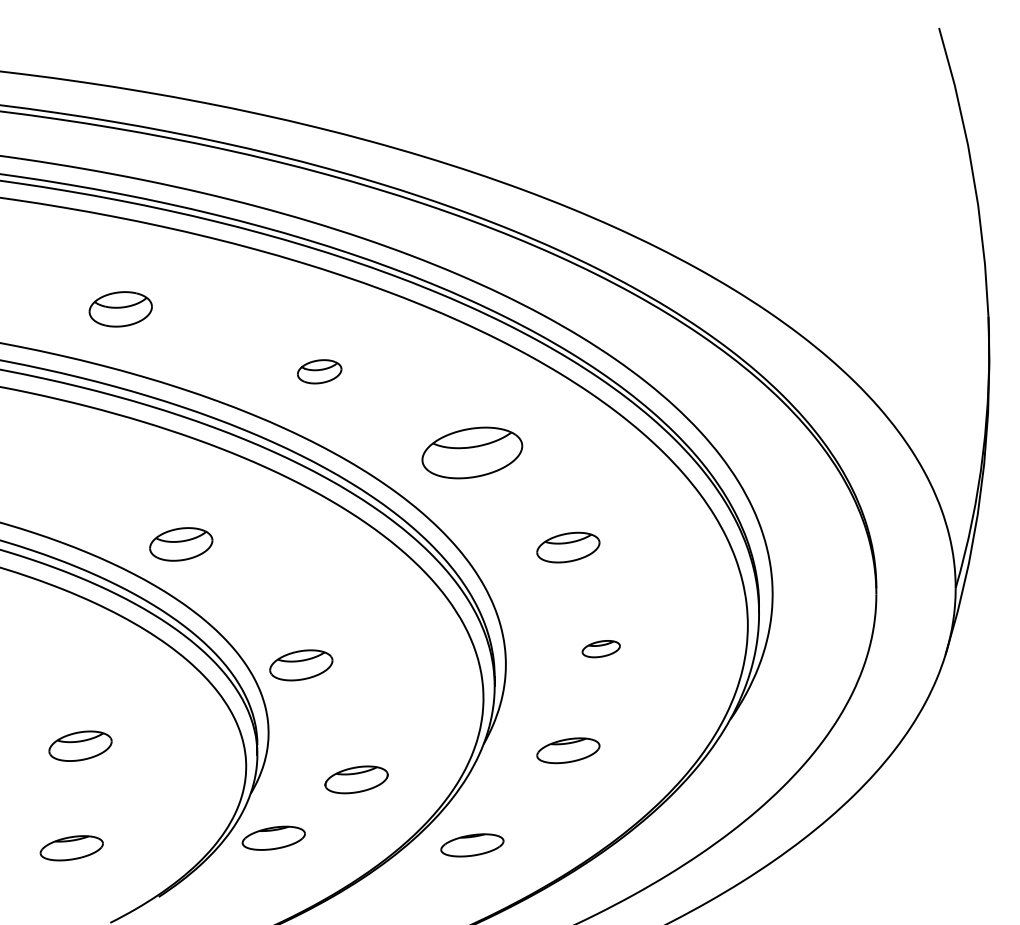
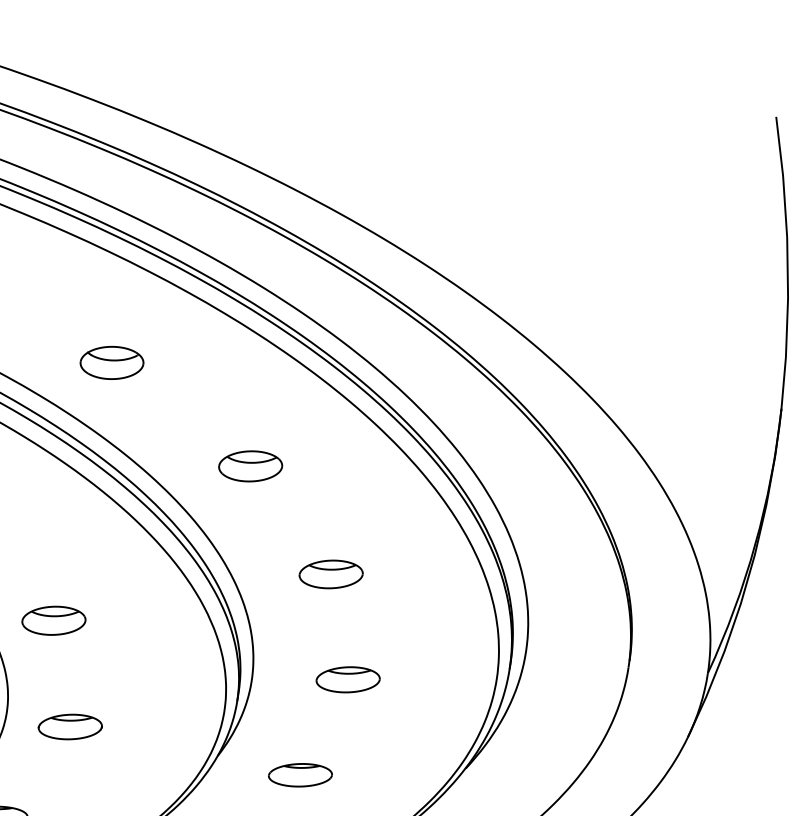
part: (319, 371) -> (111, 362), size x1.43
part: (472, 452) -> (250, 465), size x0.62
part: (601, 648) -> (348, 679), size x1.67
part: (301, 665) -> (54, 620), moved
part: (356, 779) -> (70, 726), moved

